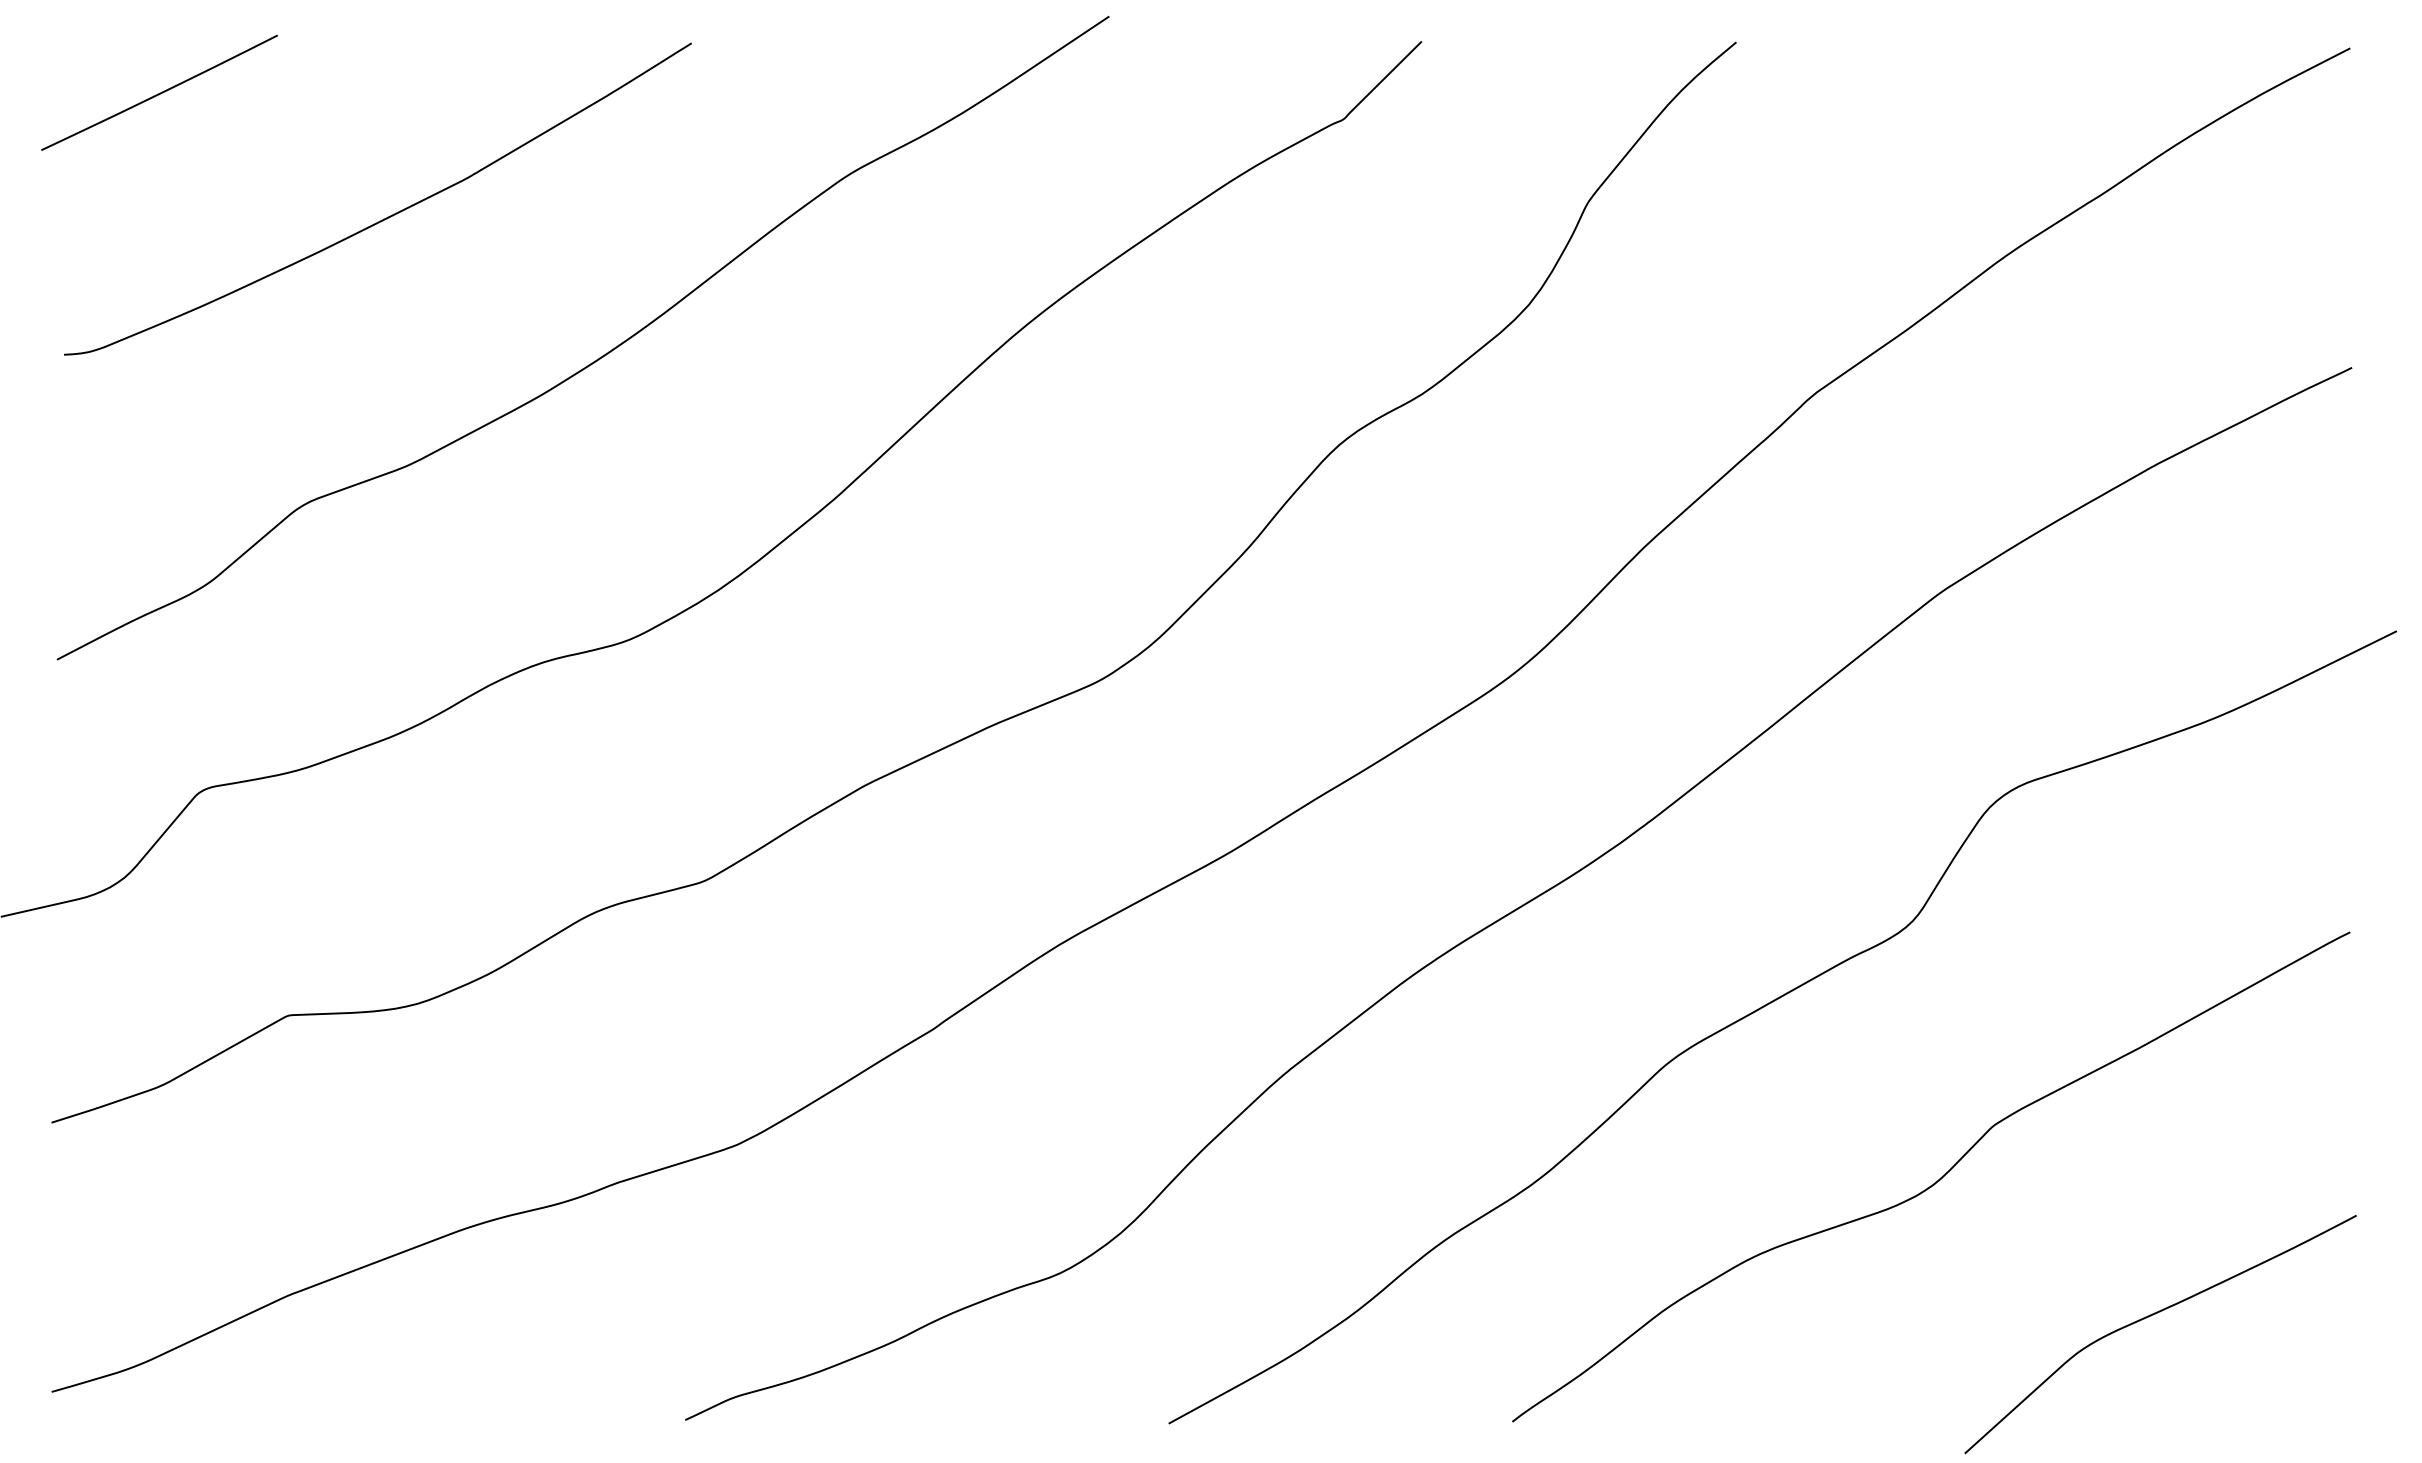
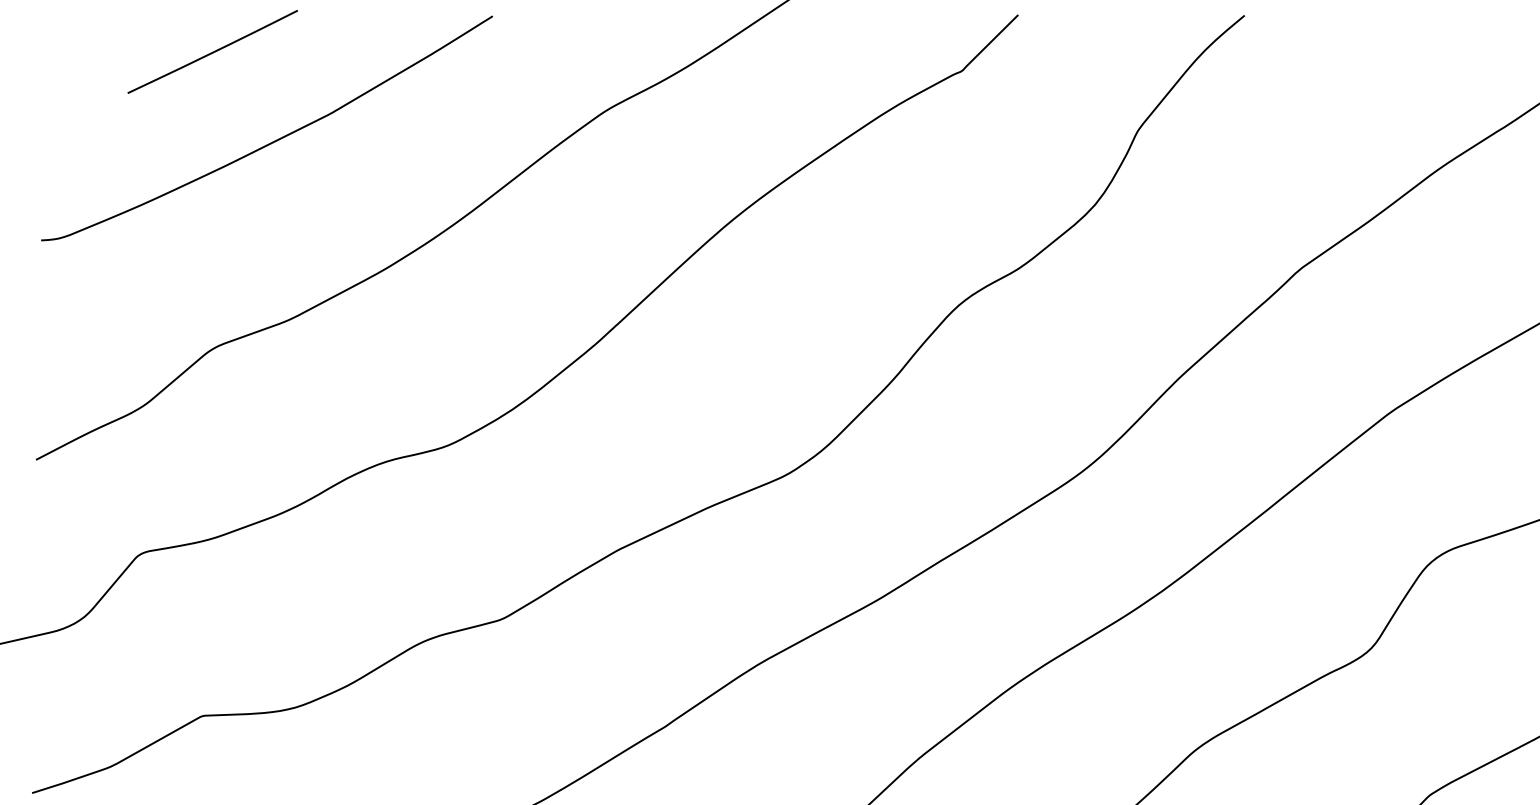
curve: (160, 92) -> (213, 51), moved

